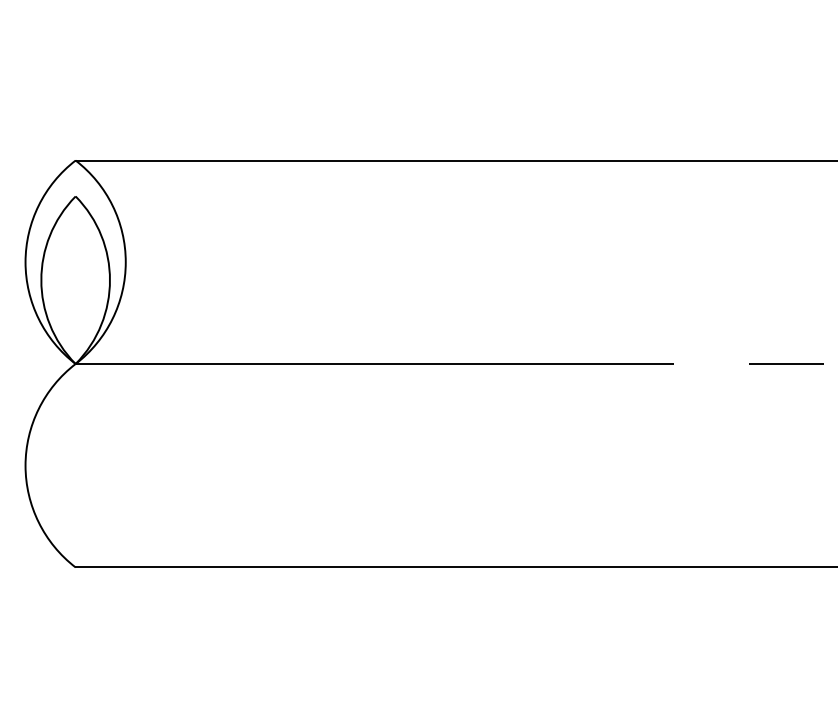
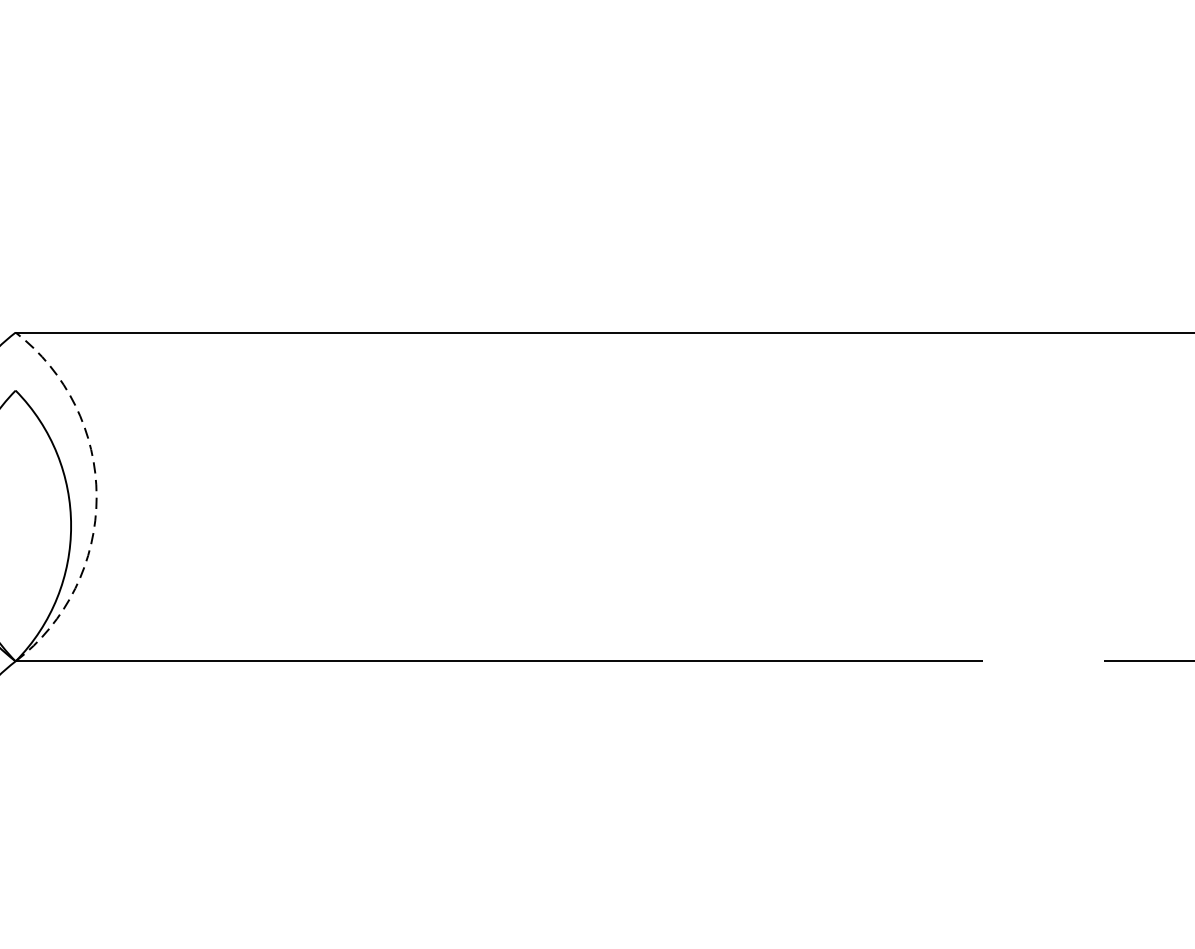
arc: (125, 262) -> (96, 497), solid -> dashed

